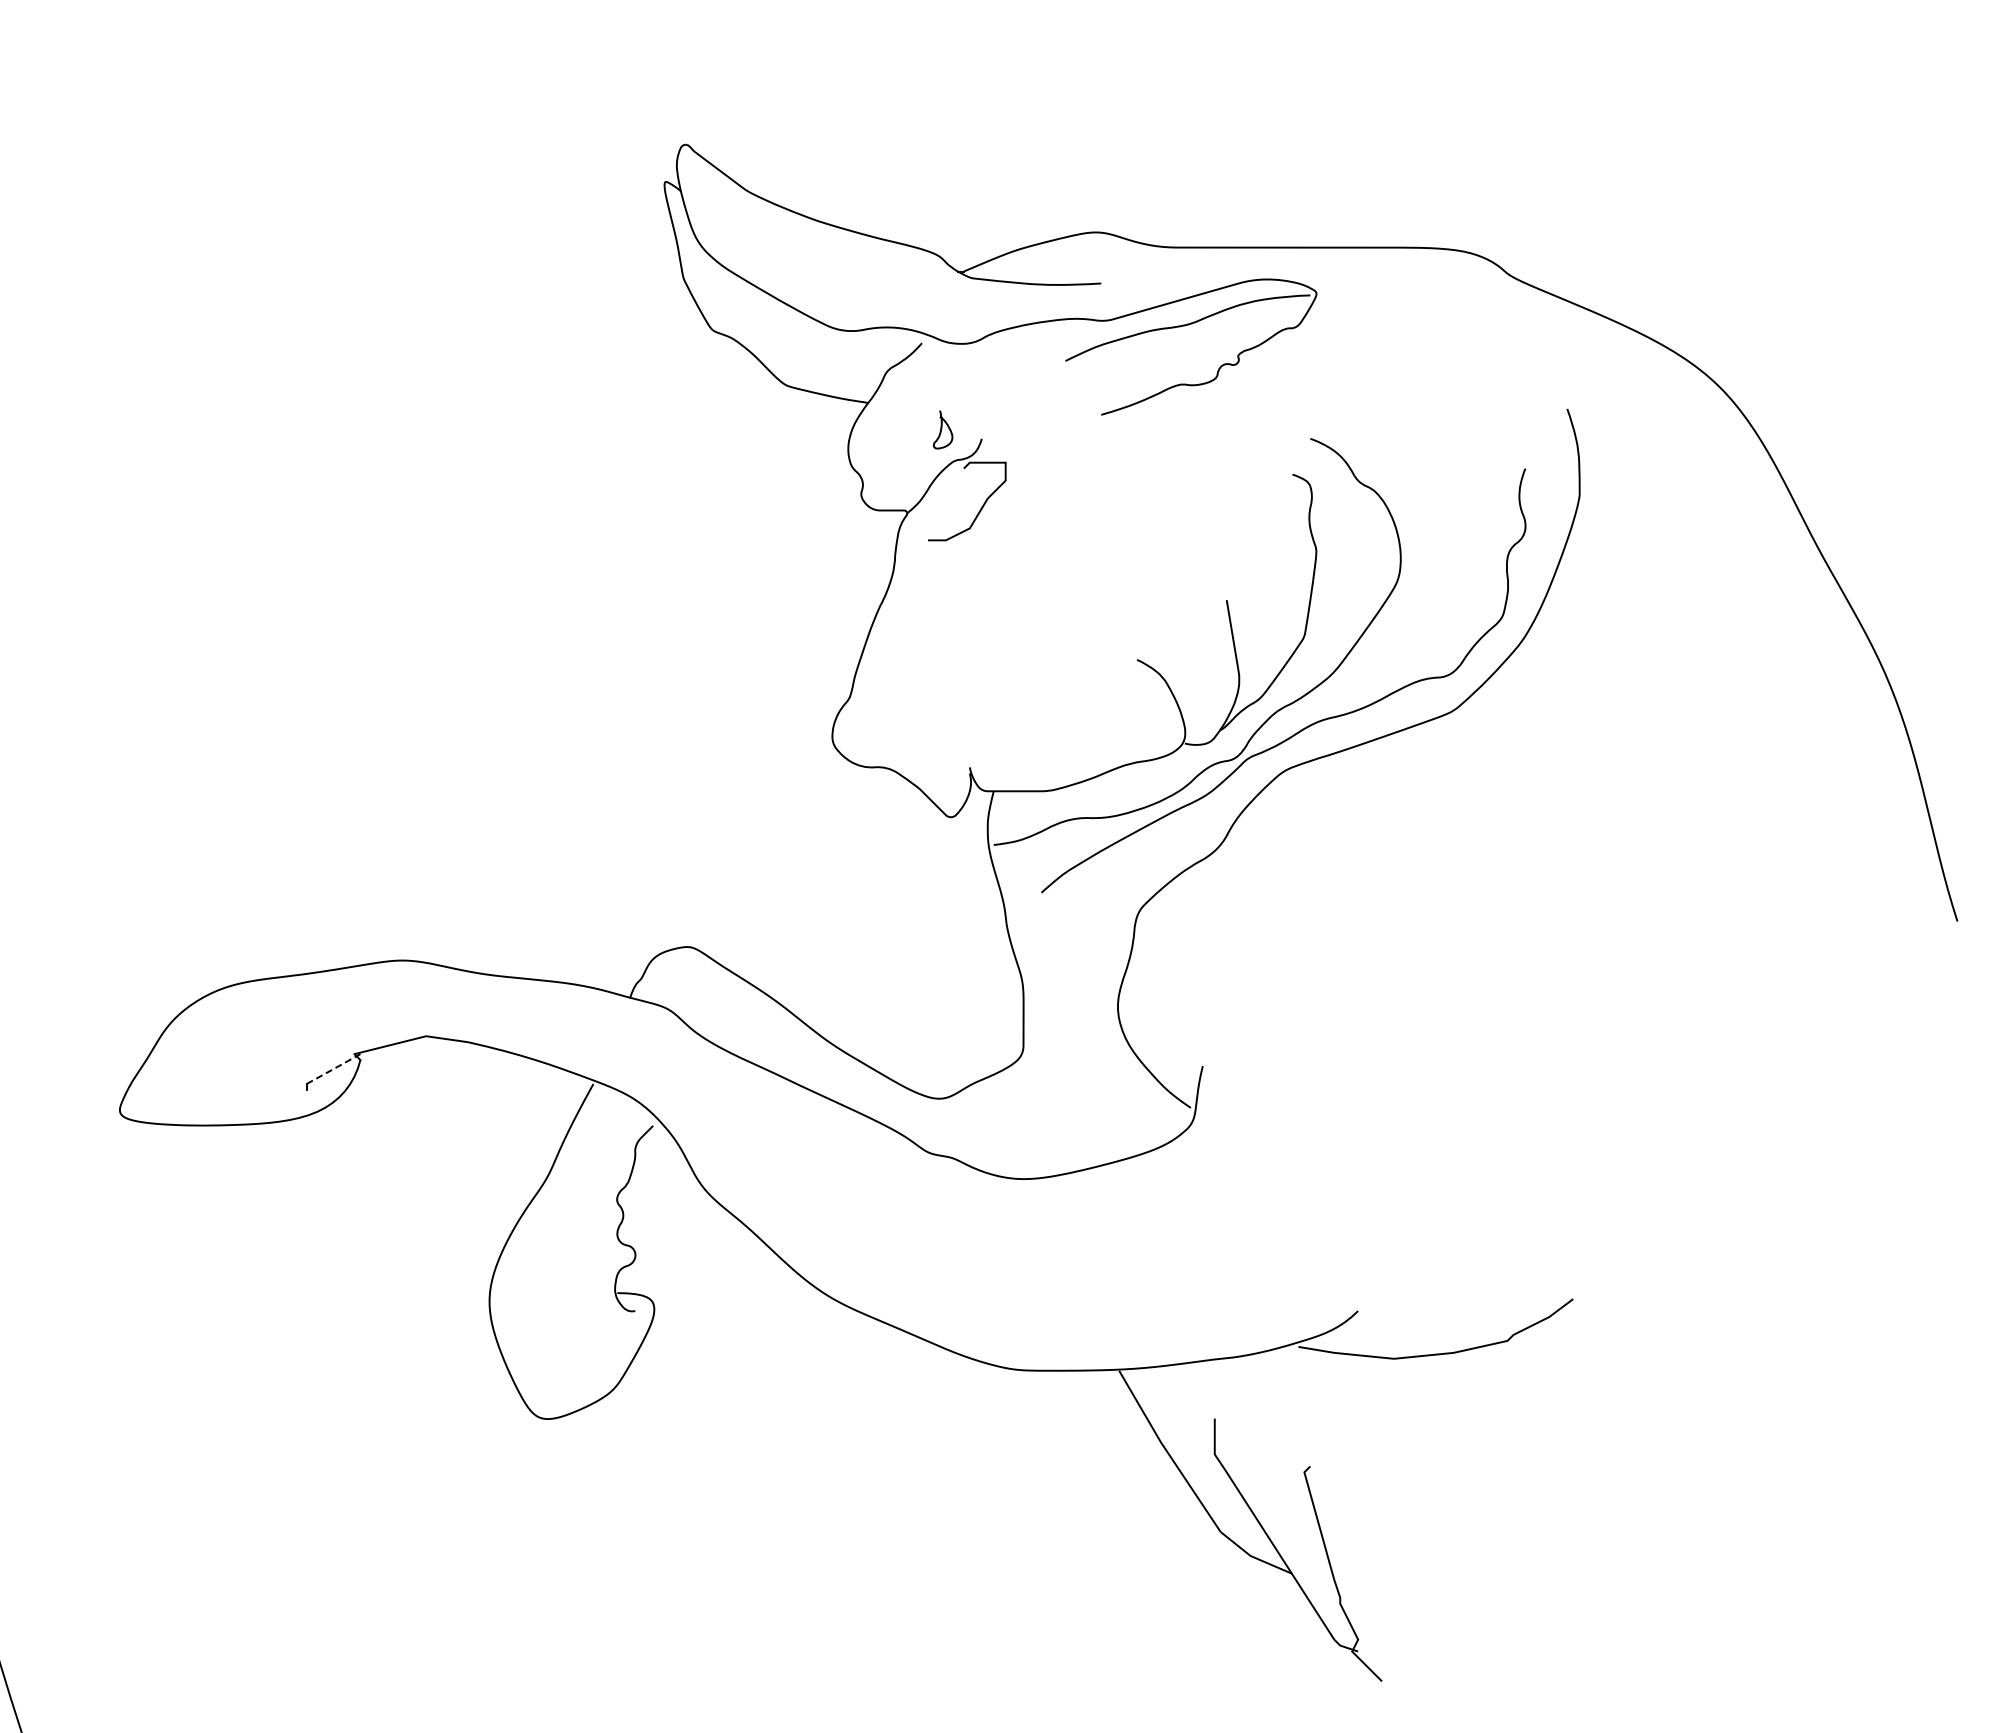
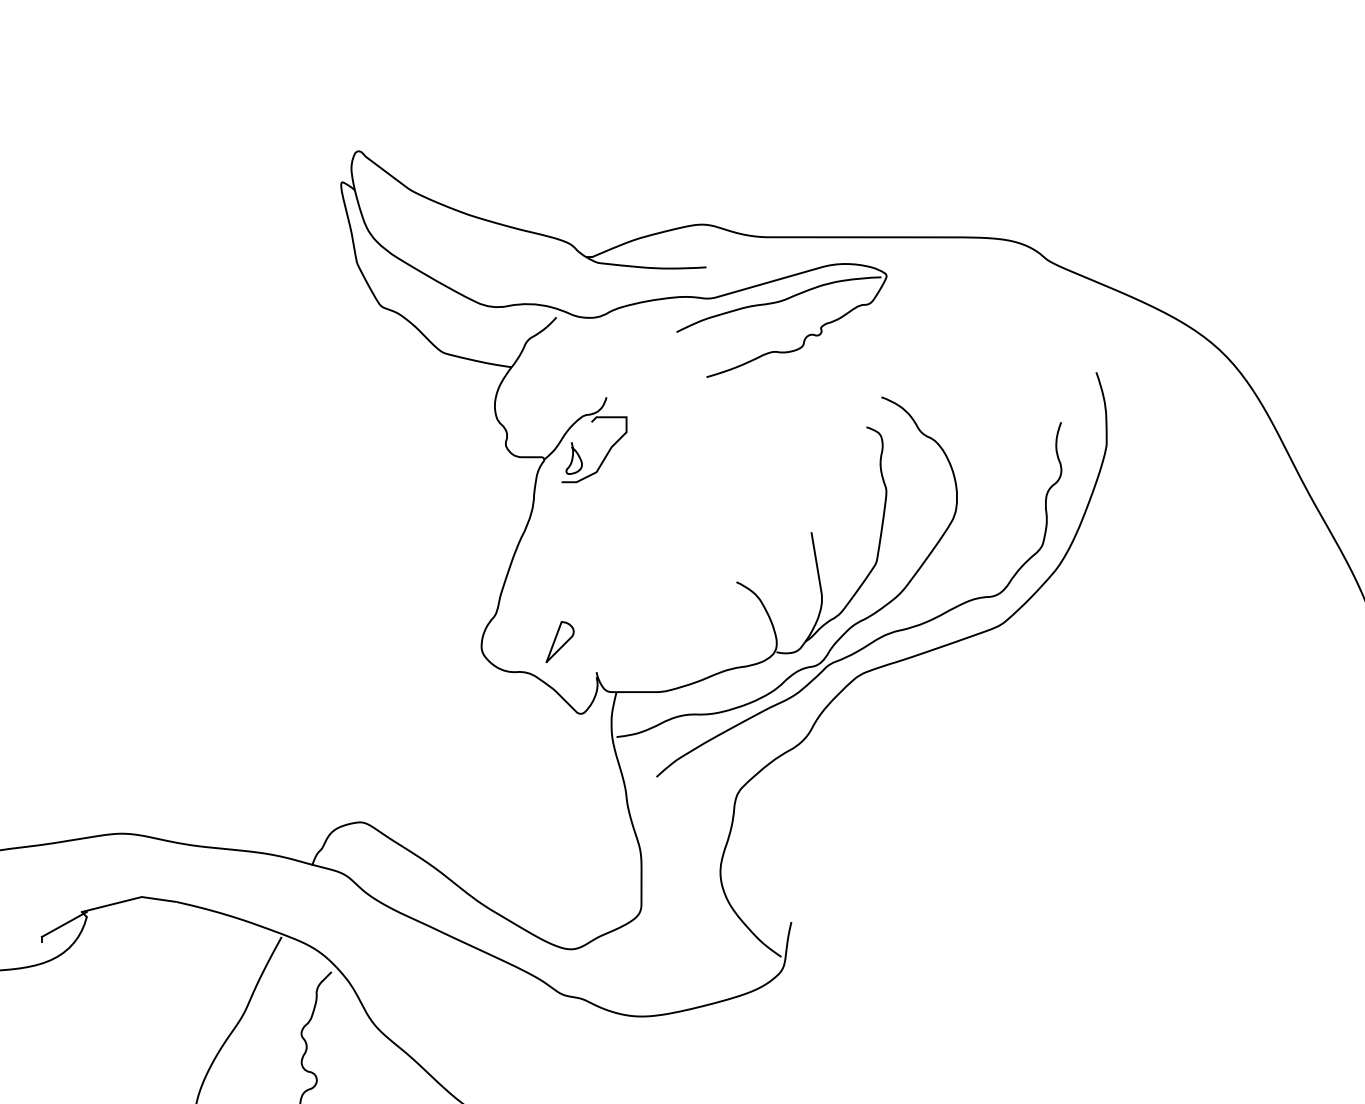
curve: (942, 428) -> (573, 457), moved
part: (926, 731) -> (560, 642), added
line: (333, 1069) -> (64, 924), dashed -> solid

